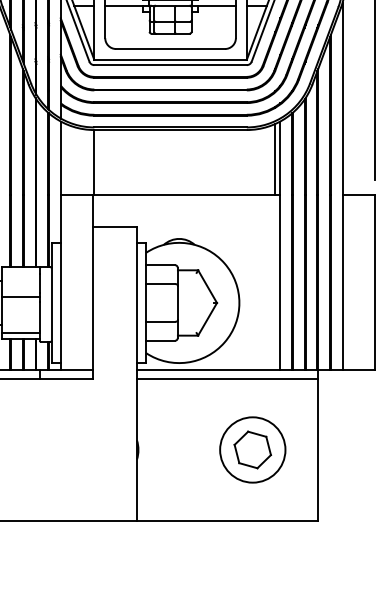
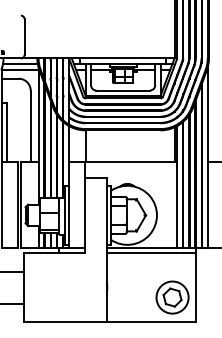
part: (252, 449) -> (172, 297), moved

